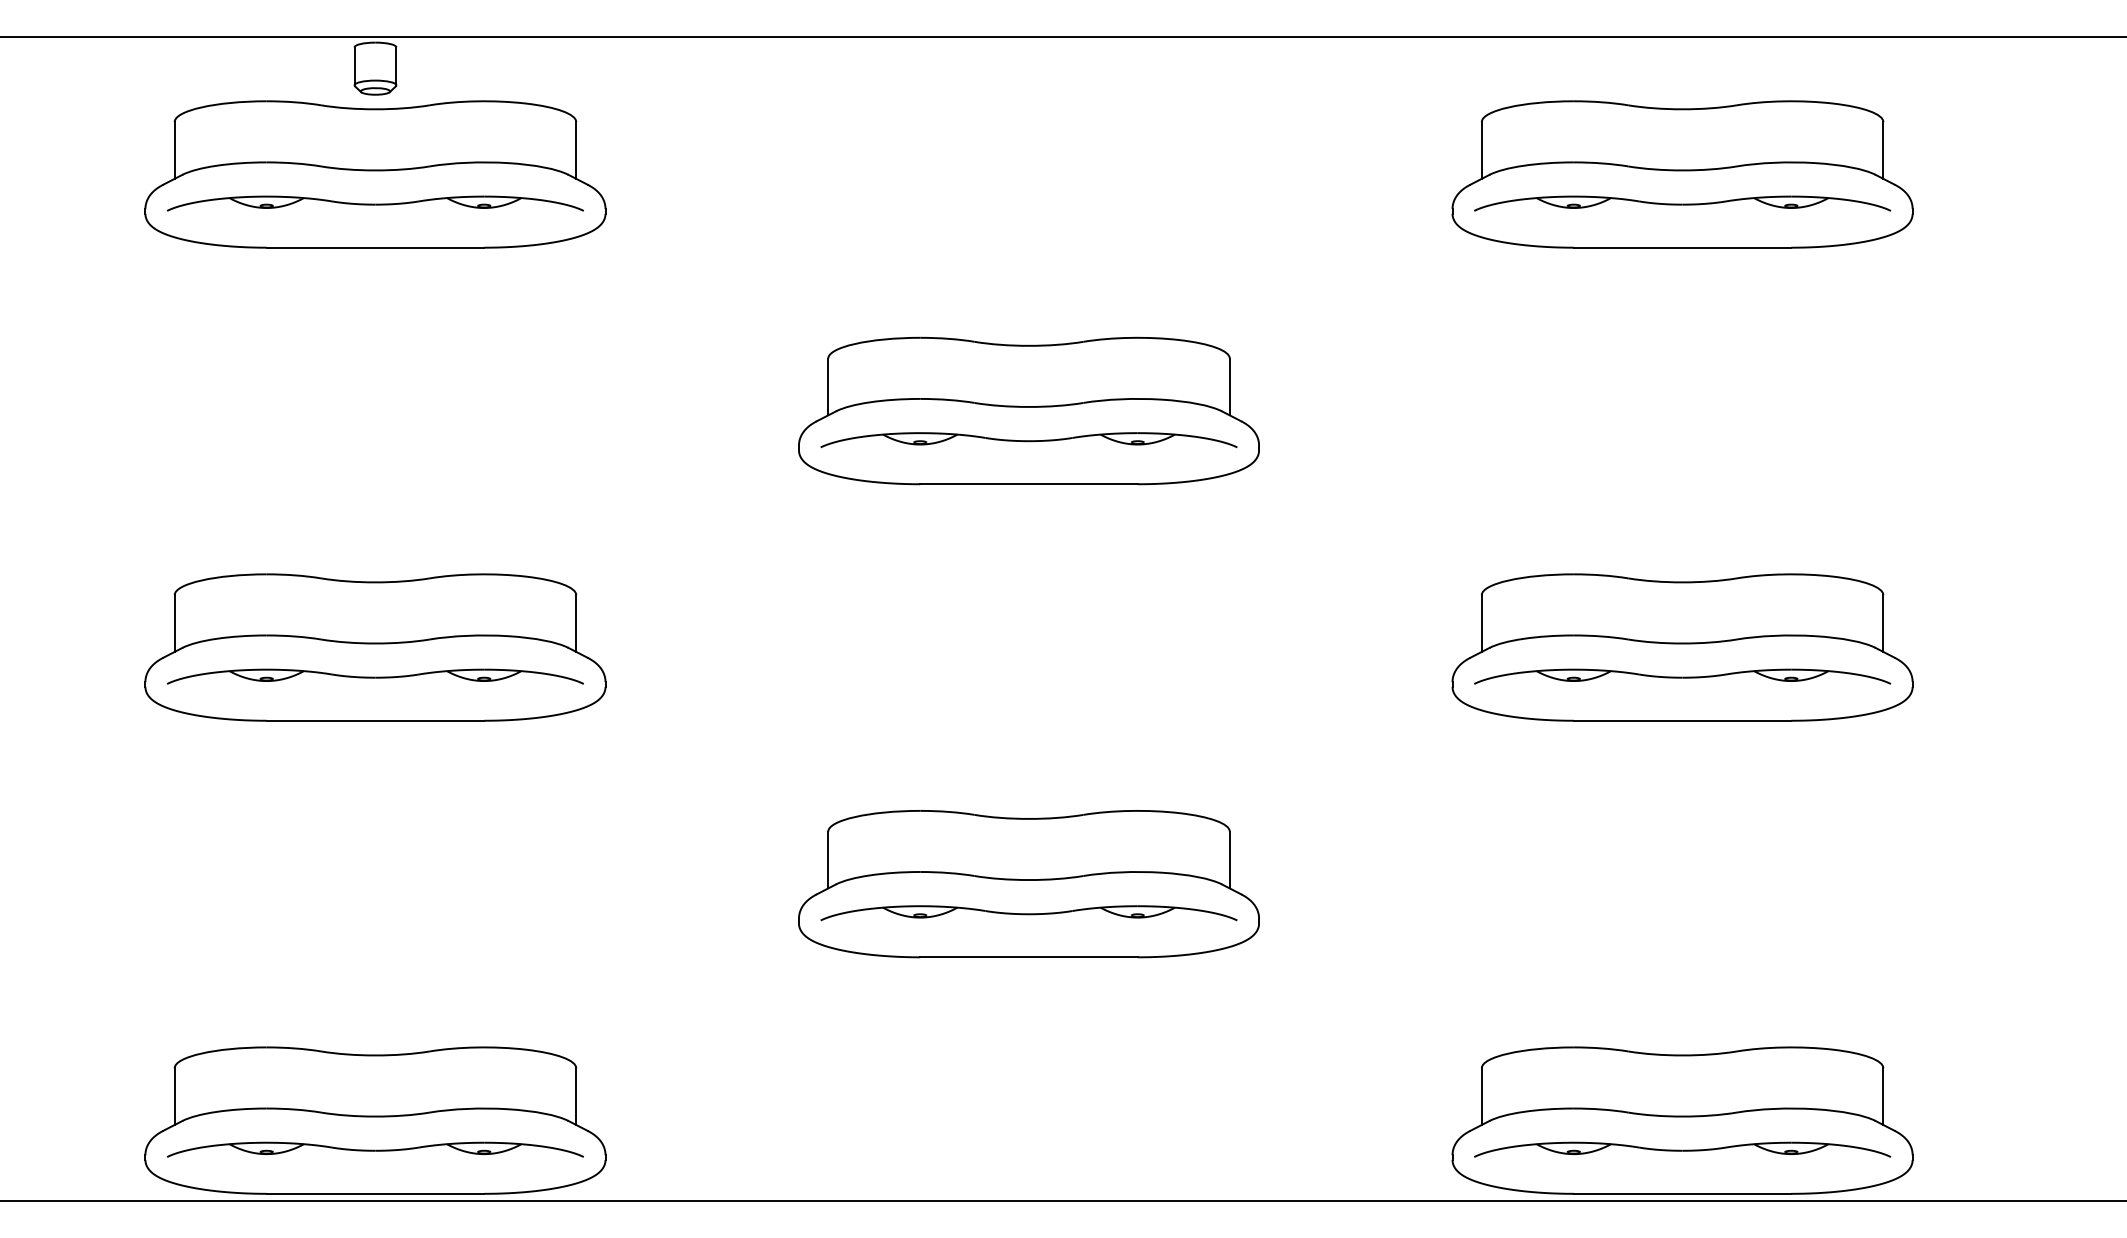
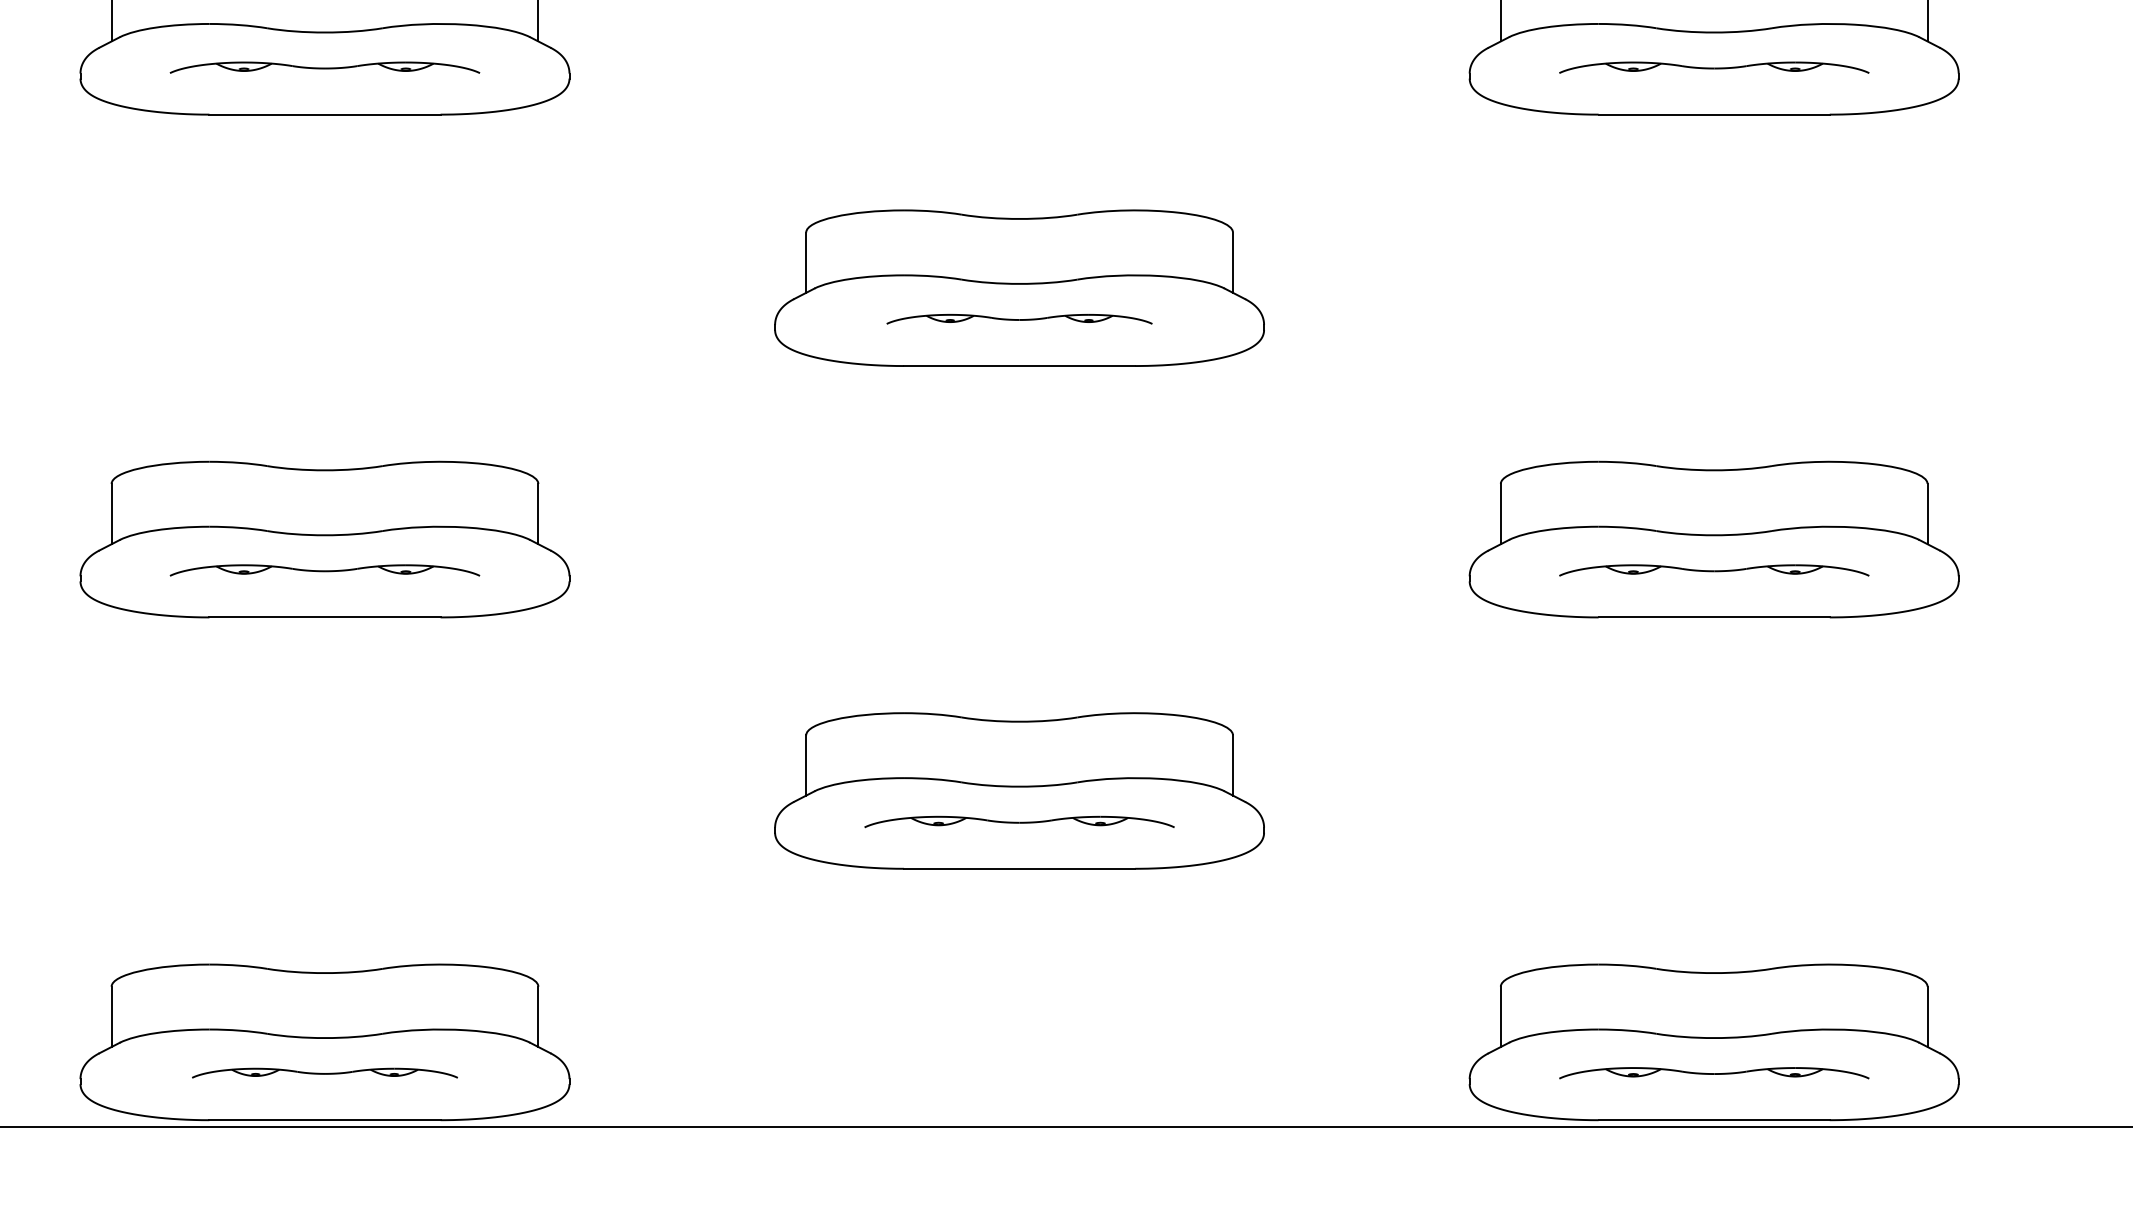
part: (375, 203) -> (325, 67), size x0.7
part: (1682, 203) -> (1714, 67), size x0.7
part: (1028, 440) -> (1019, 319), size x0.6
part: (375, 676) -> (325, 570), size x0.7
part: (1682, 676) -> (1714, 570), size x0.7
part: (1028, 913) -> (1019, 822), size x0.7
part: (375, 1149) -> (325, 1073), size x0.6
part: (1682, 1149) -> (1714, 1073), size x0.7

